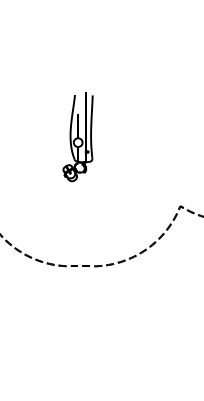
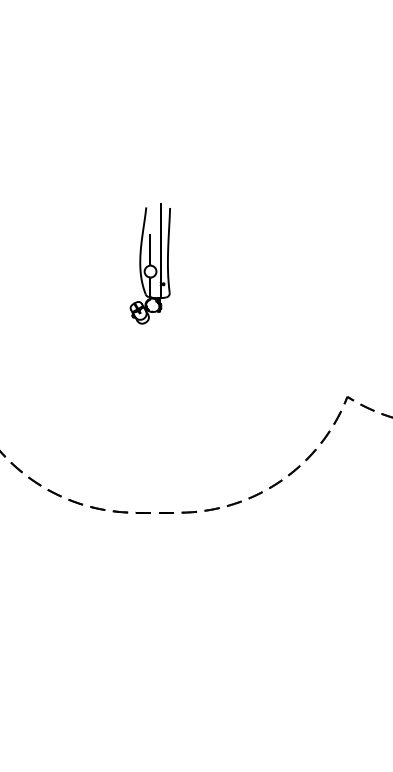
part: (77, 137) -> (149, 264), size x0.7

